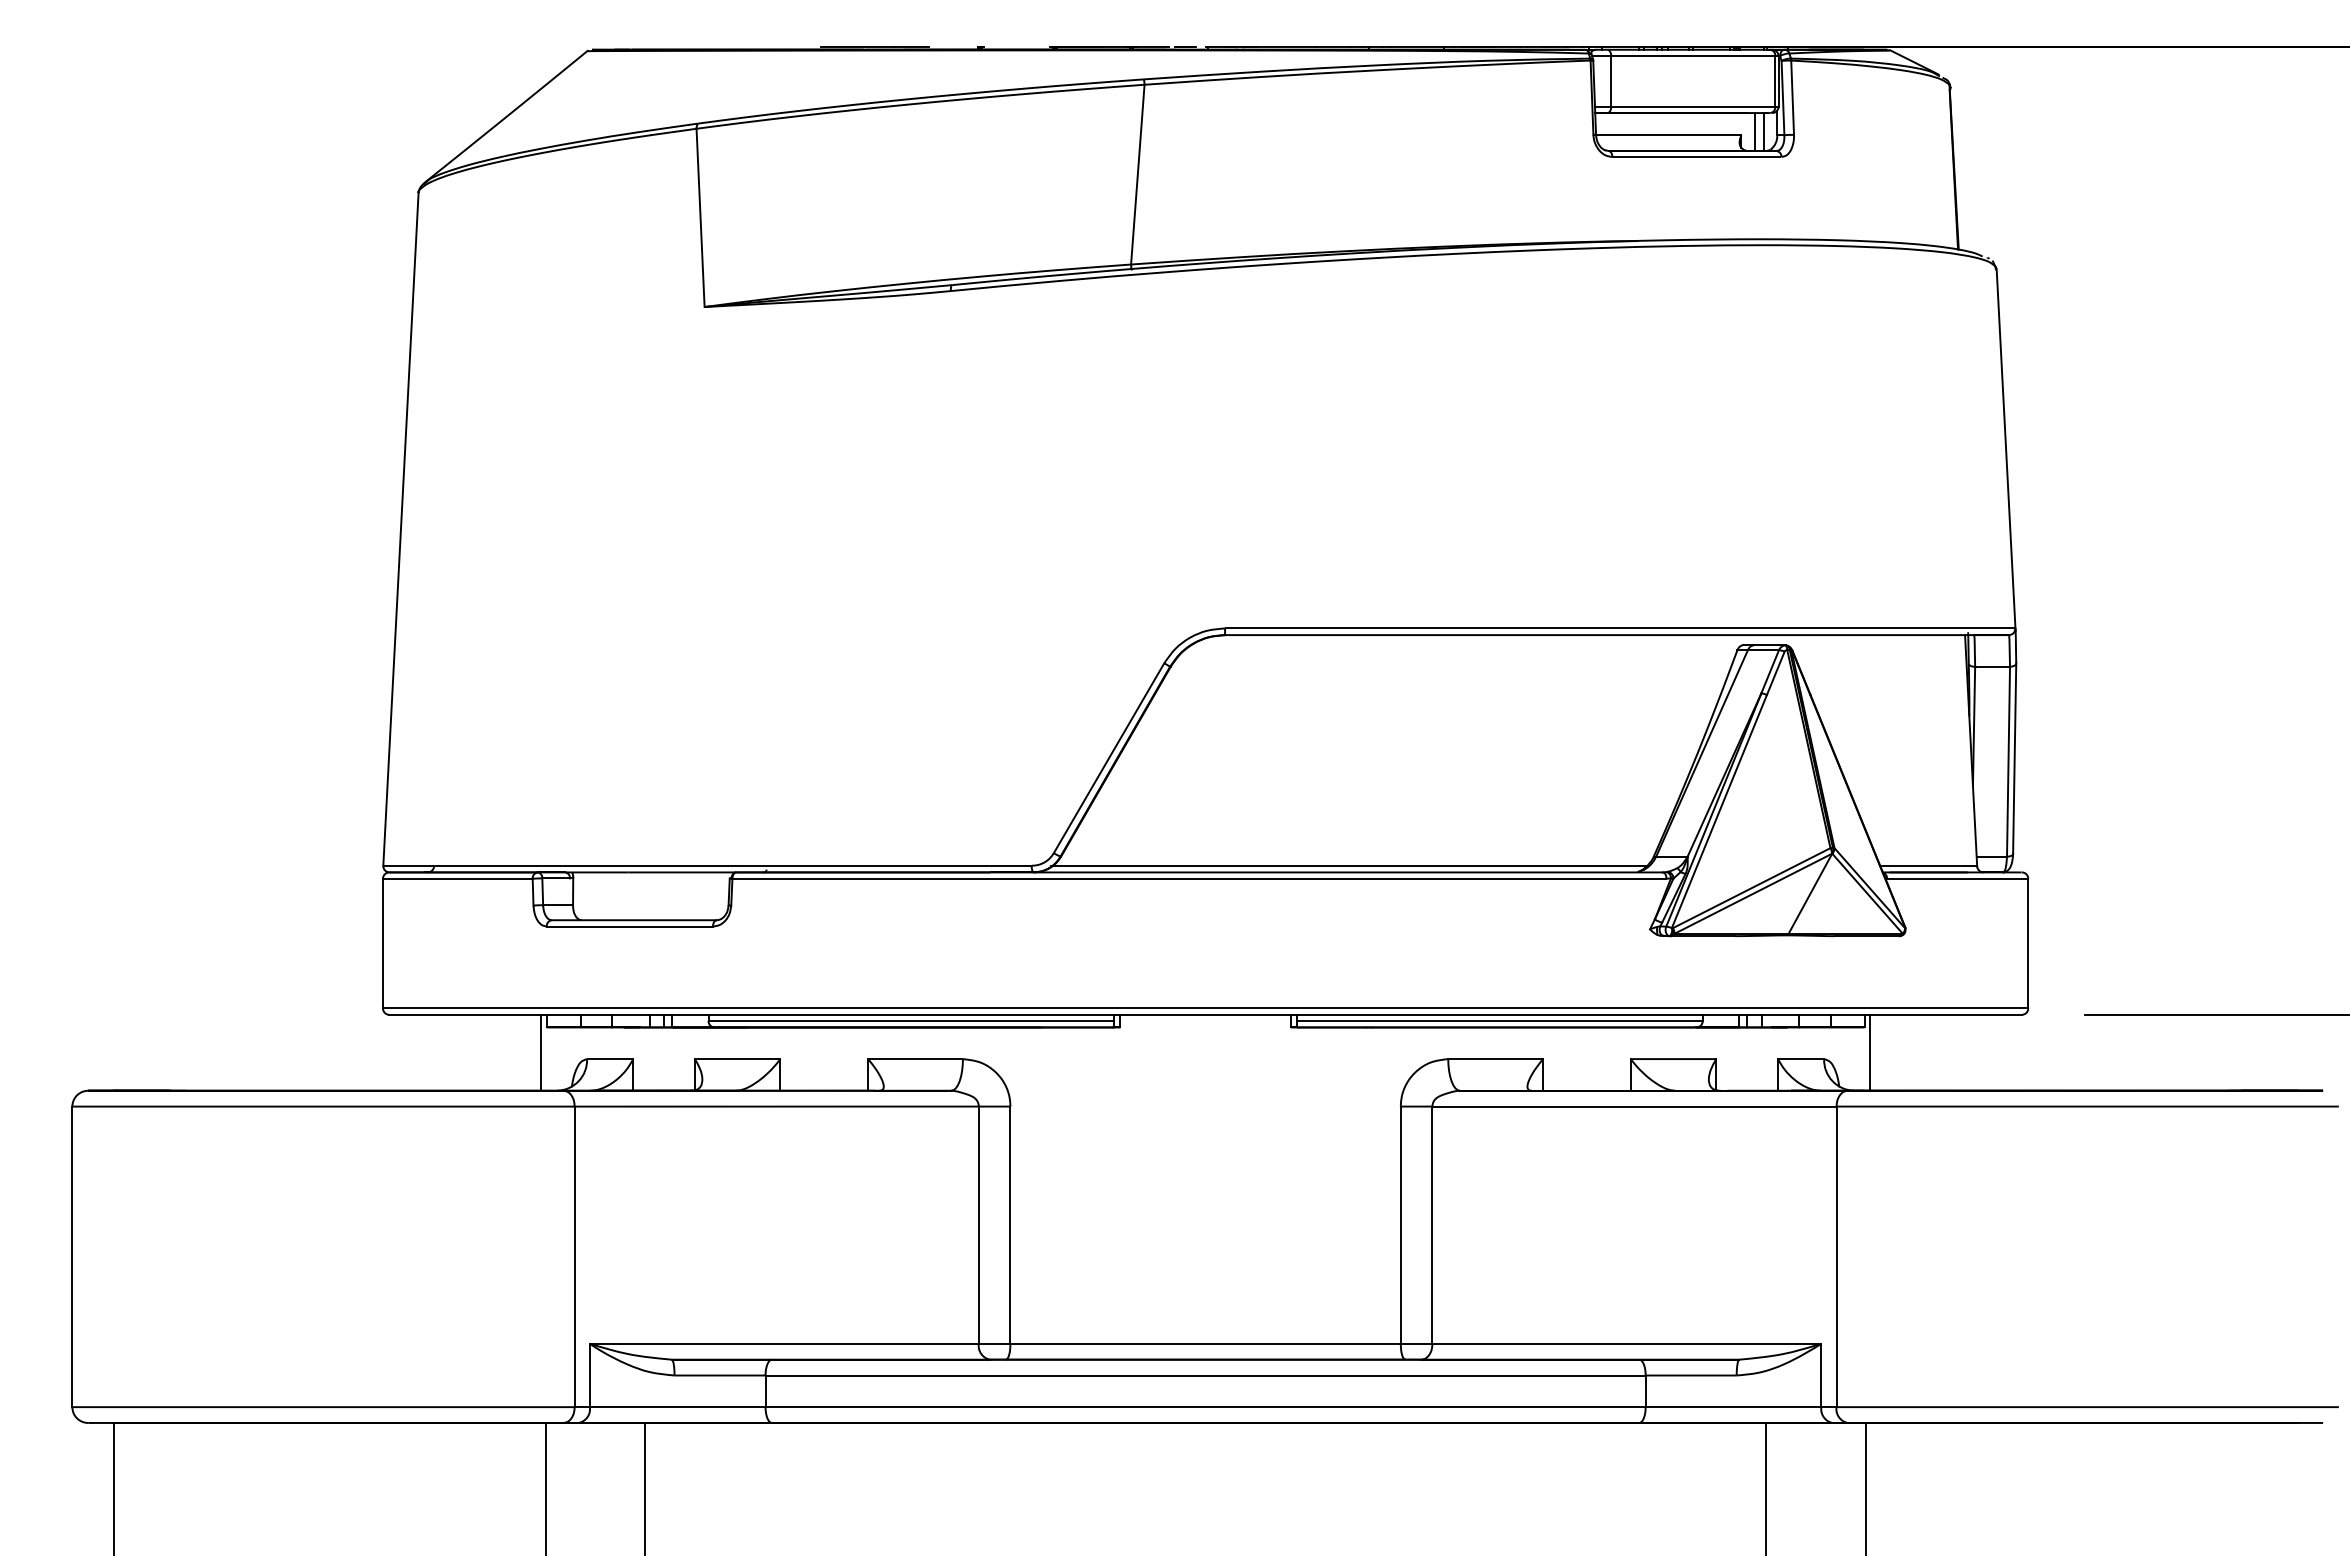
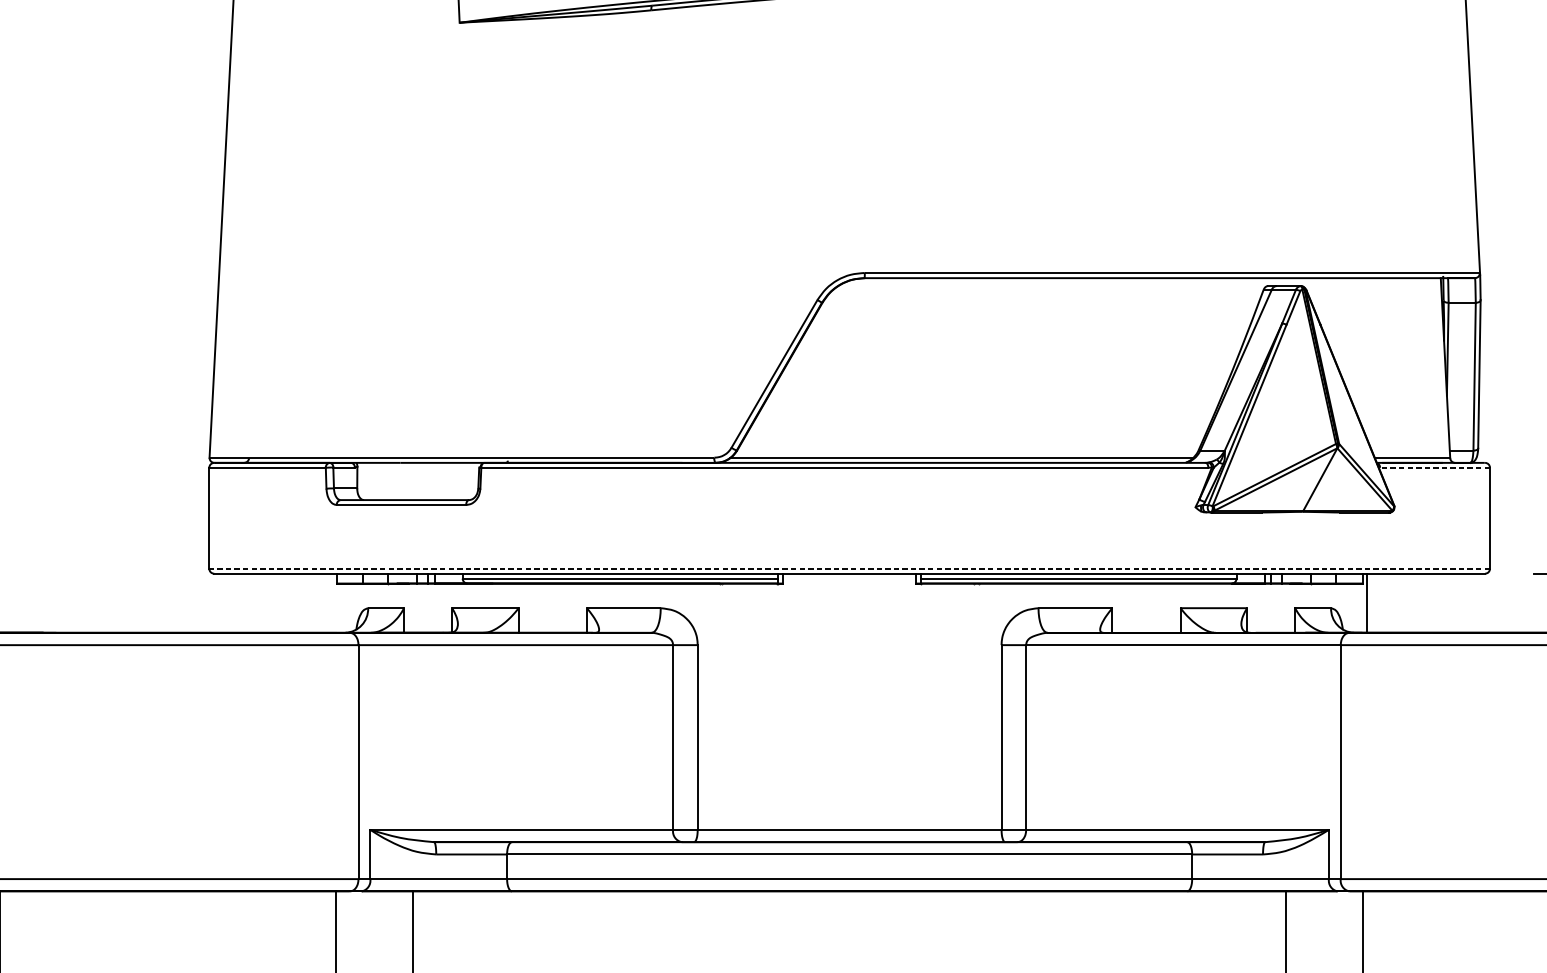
line: (1957, 878) -> (1434, 467), solid -> dashed
line: (1205, 1008) -> (849, 568), solid -> dashed
line: (541, 1052) -> (332, 603), removed

